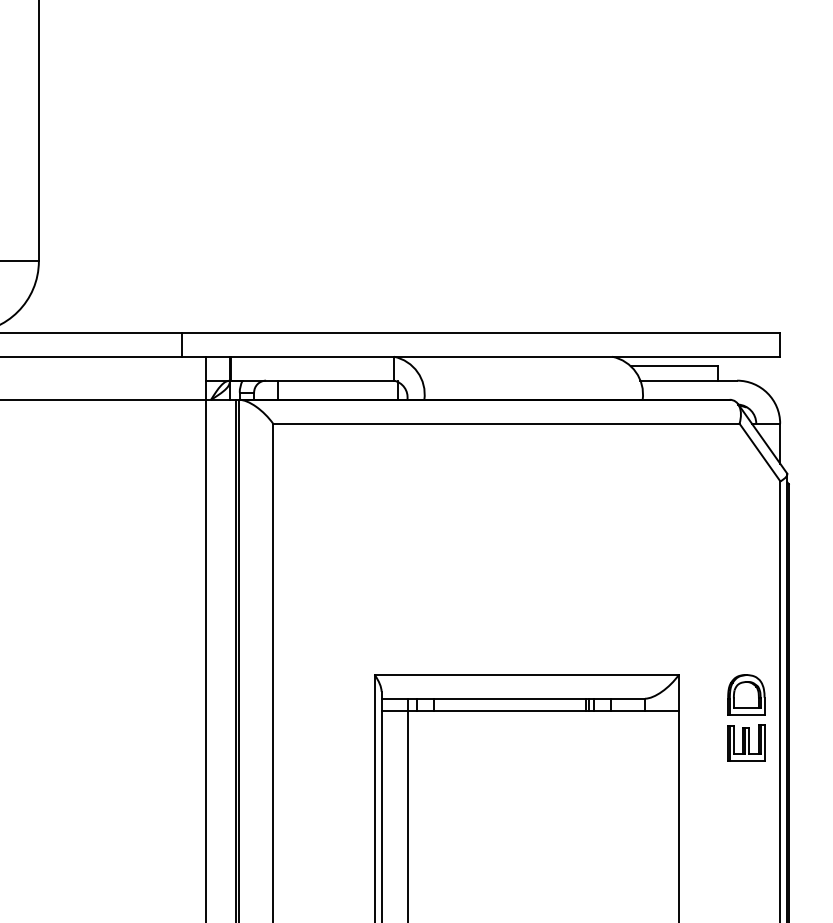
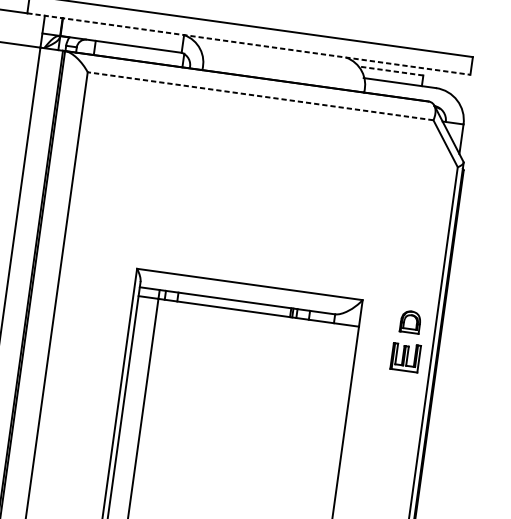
line: (481, 356) -> (249, 43), solid -> dashed
line: (674, 366) -> (391, 71), solid -> dashed
line: (505, 423) -> (259, 96), solid -> dashed
part: (746, 694) -> (410, 321), size x0.7

